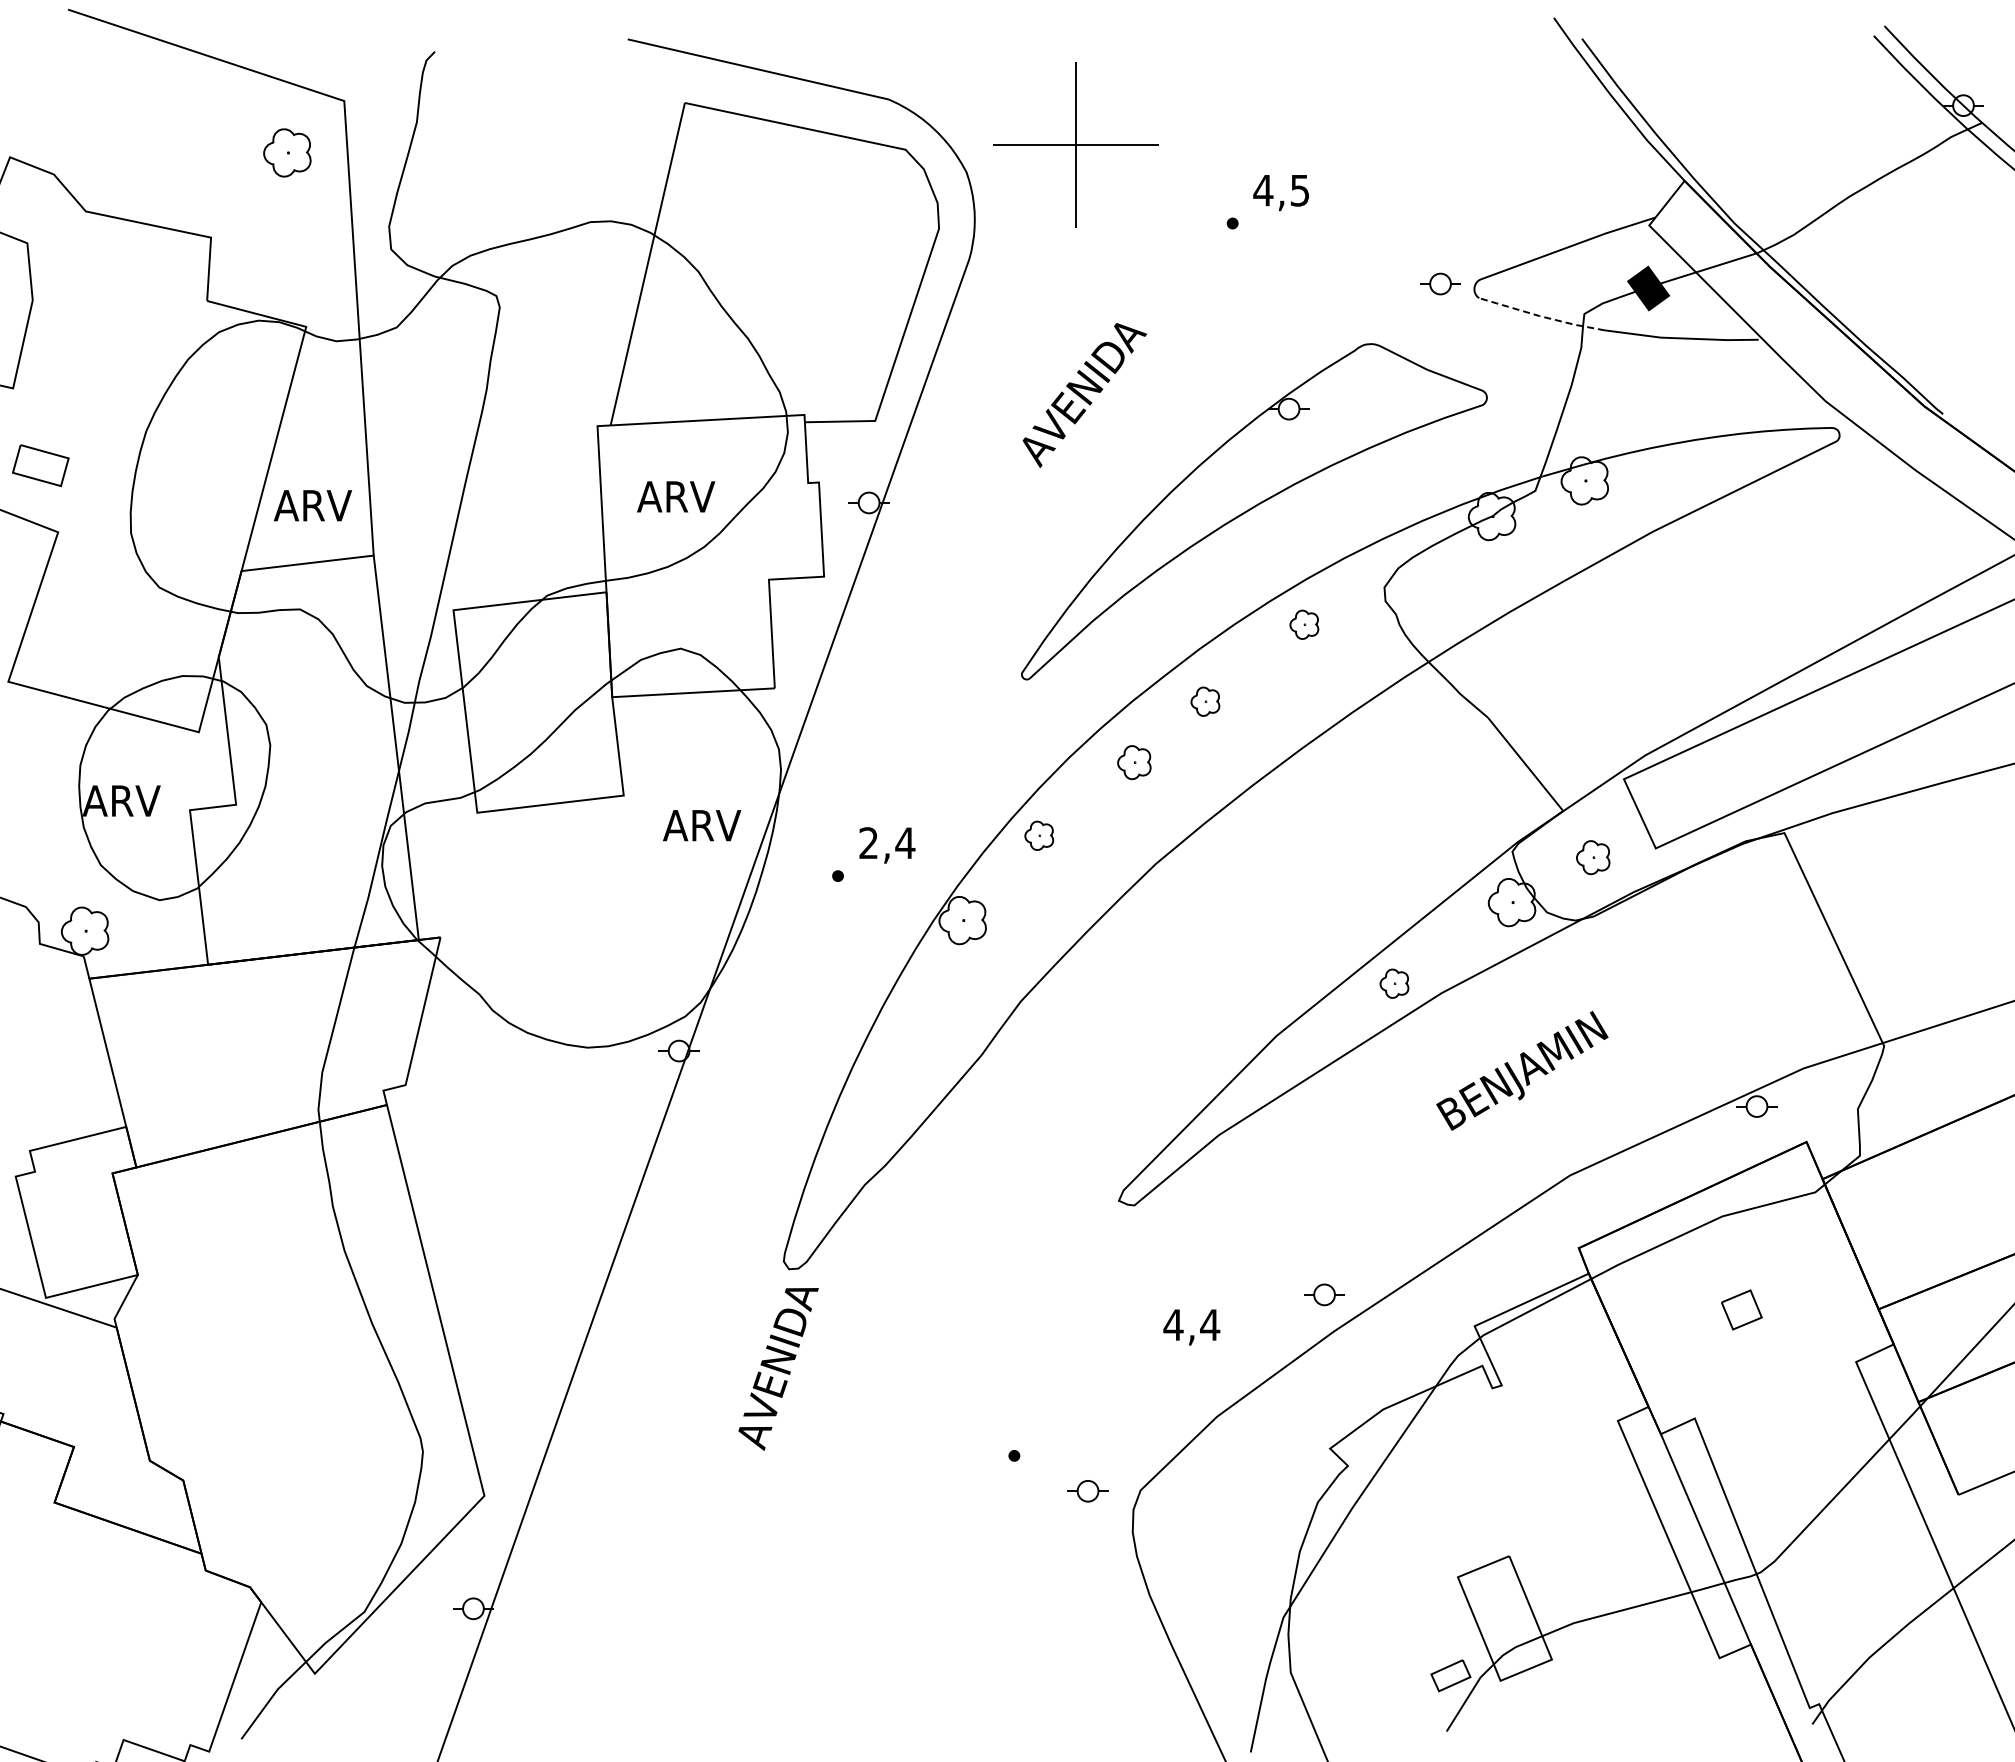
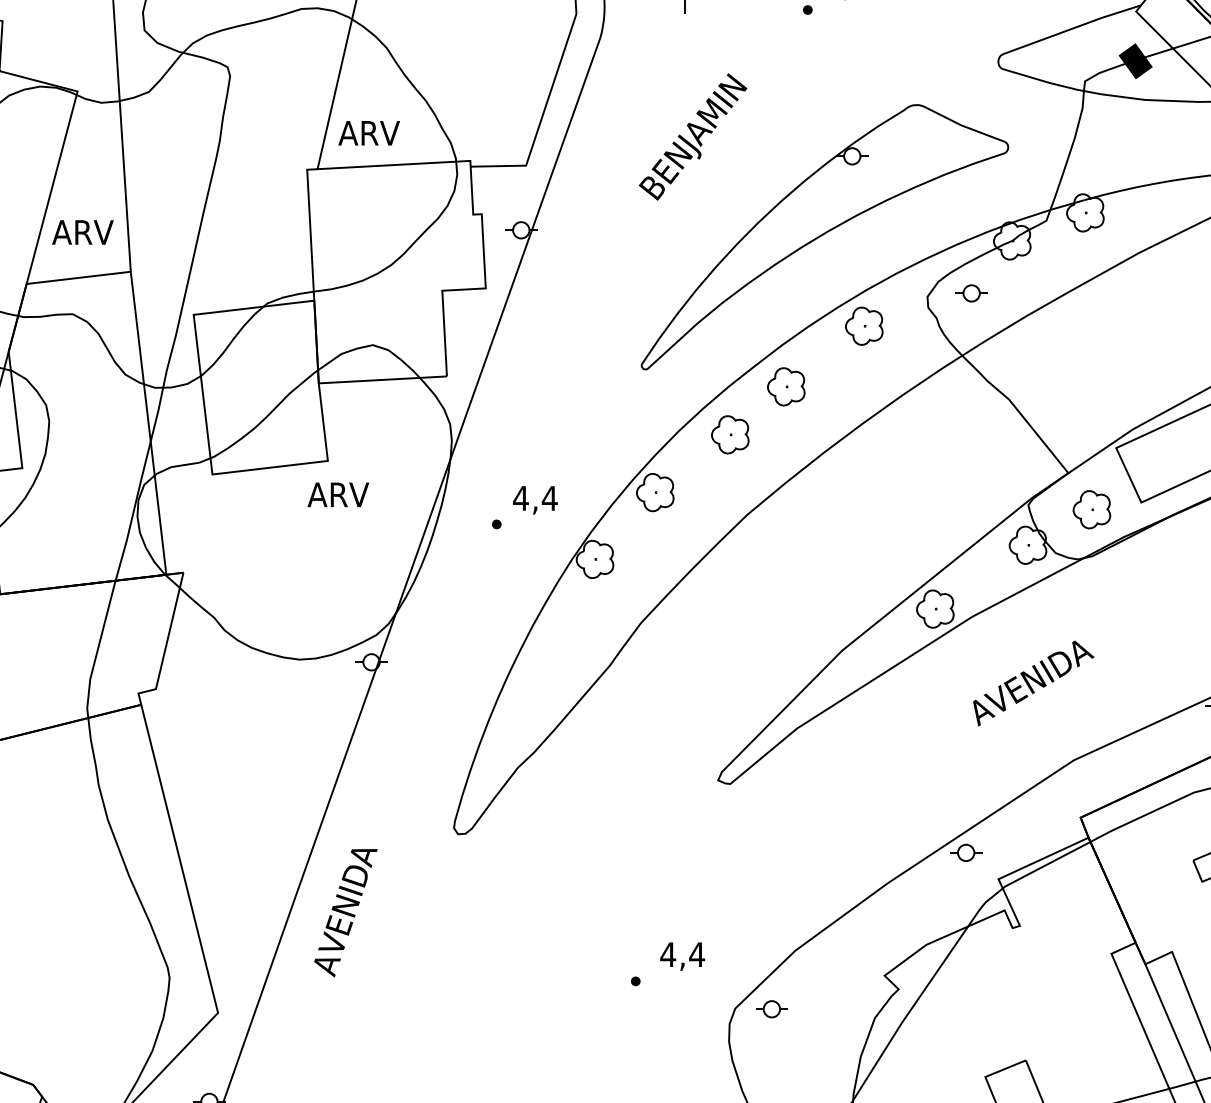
part: (1440, 283) -> (971, 292), moved
line: (1541, 316) -> (1051, 83), dashed -> solid
text: (1086, 386) -> (692, 138), AVENIDA -> BENJAMIN
text: (676, 496) -> (369, 132), moved
part: (1304, 624) -> (864, 326), size x1.67
part: (1205, 701) -> (786, 386), size x1.67
part: (1134, 762) -> (730, 434), size x1.43
text: (702, 825) -> (338, 494), moved
part: (1039, 835) -> (655, 492), size x1.67
text: (868, 842) -> (520, 497), 2,4 -> 4,4
part: (1593, 857) -> (1092, 509), size x1.43
part: (1394, 983) -> (935, 609), size x1.67
text: (1522, 1071) -> (1036, 678), BENJAMIN -> AVENIDA
part: (1324, 1294) -> (966, 852), moved
text: (1191, 1327) -> (682, 956), moved
text: (778, 1369) -> (345, 913), moved
part: (1087, 1491) -> (771, 1009), moved

